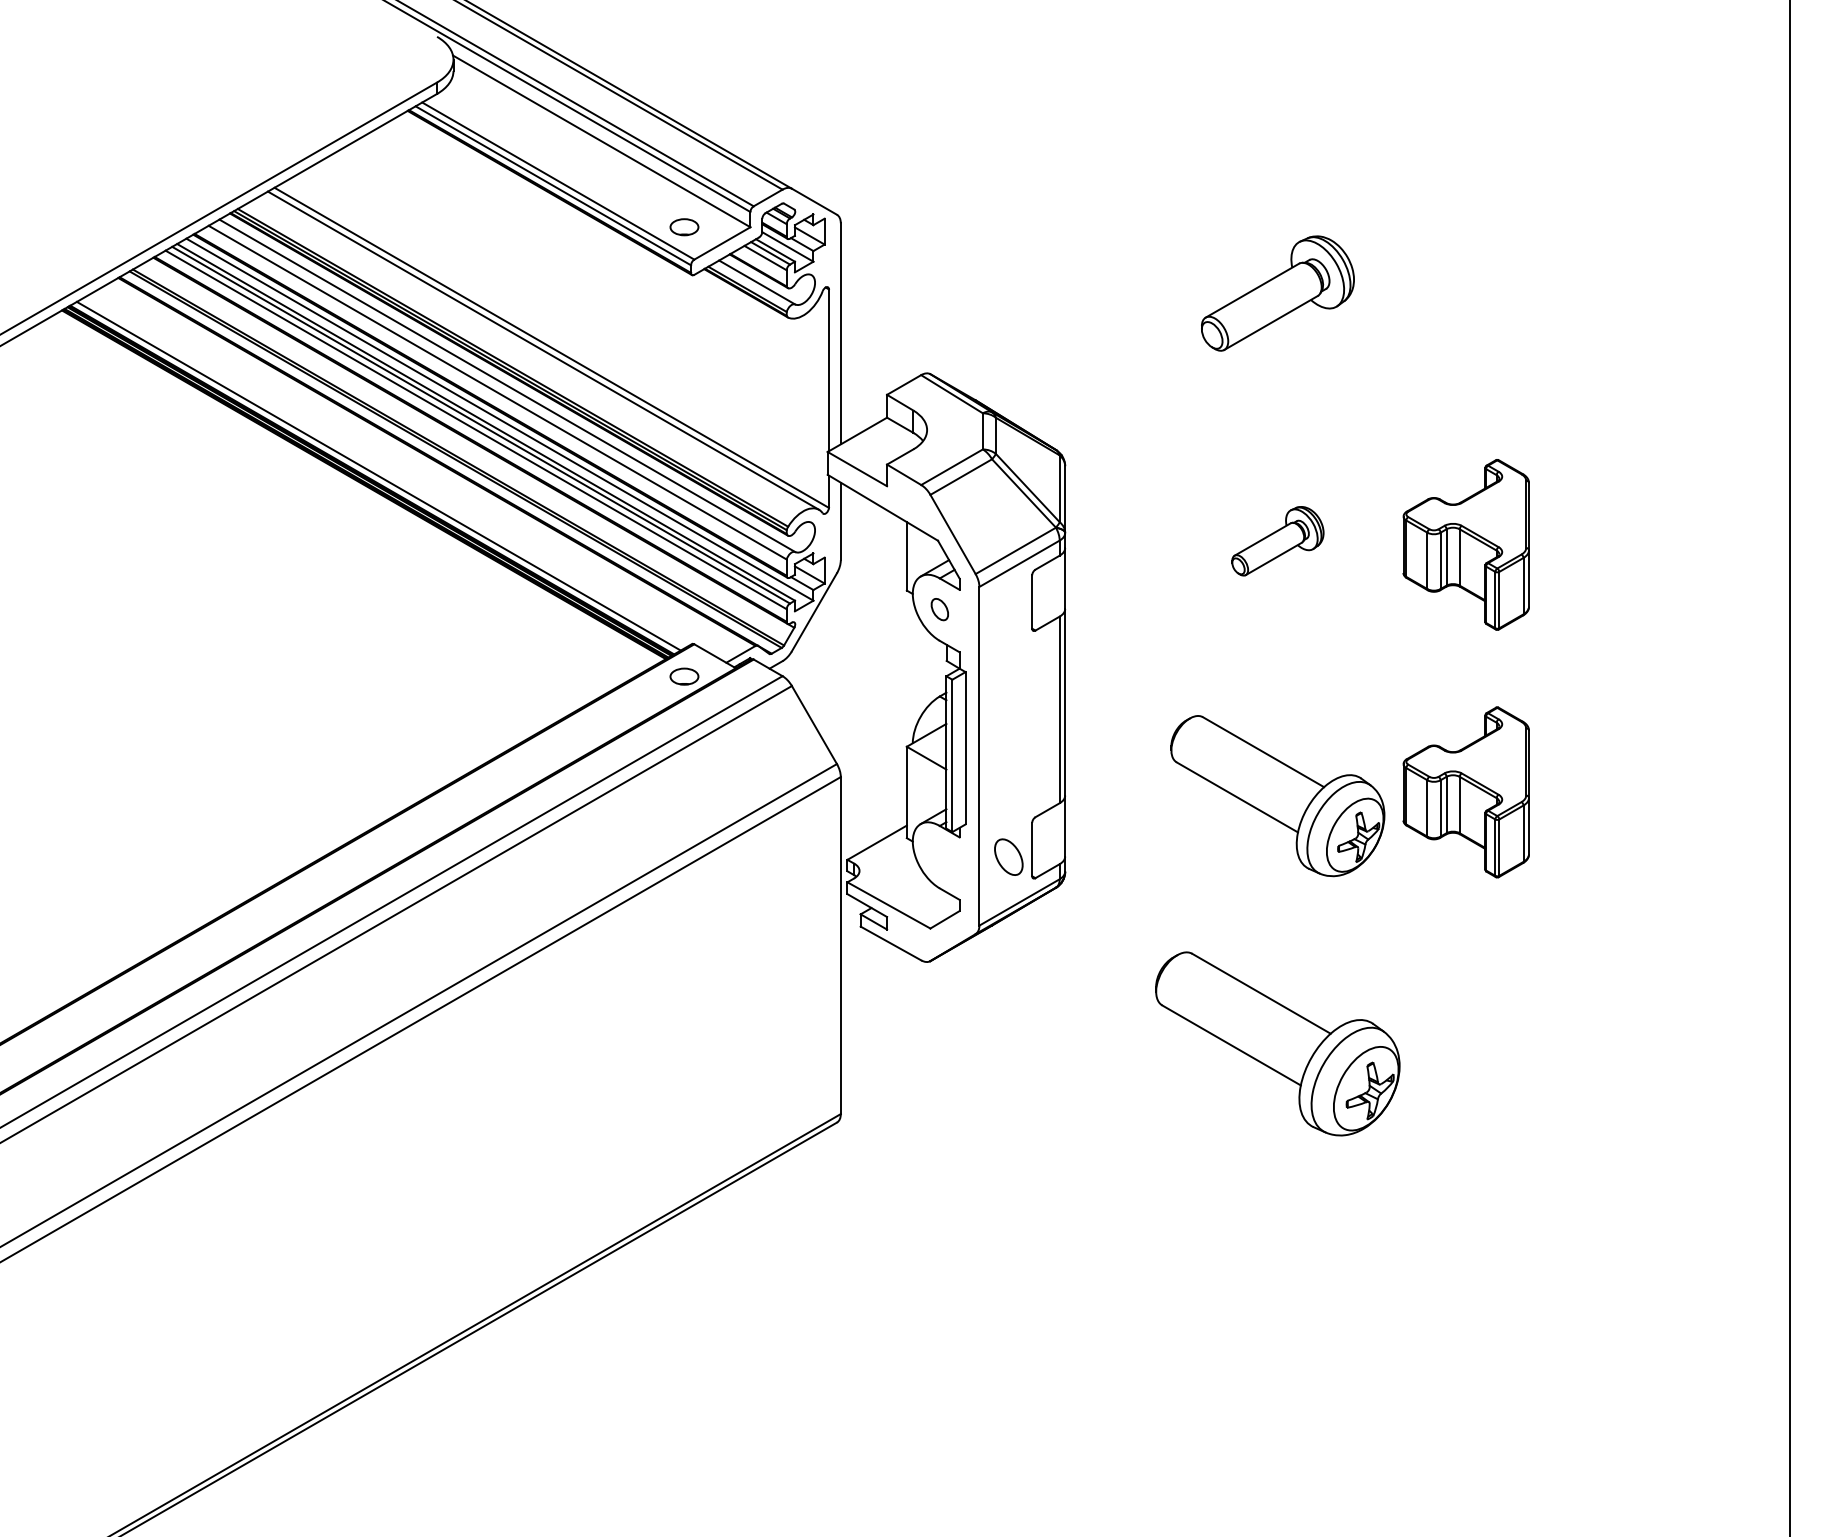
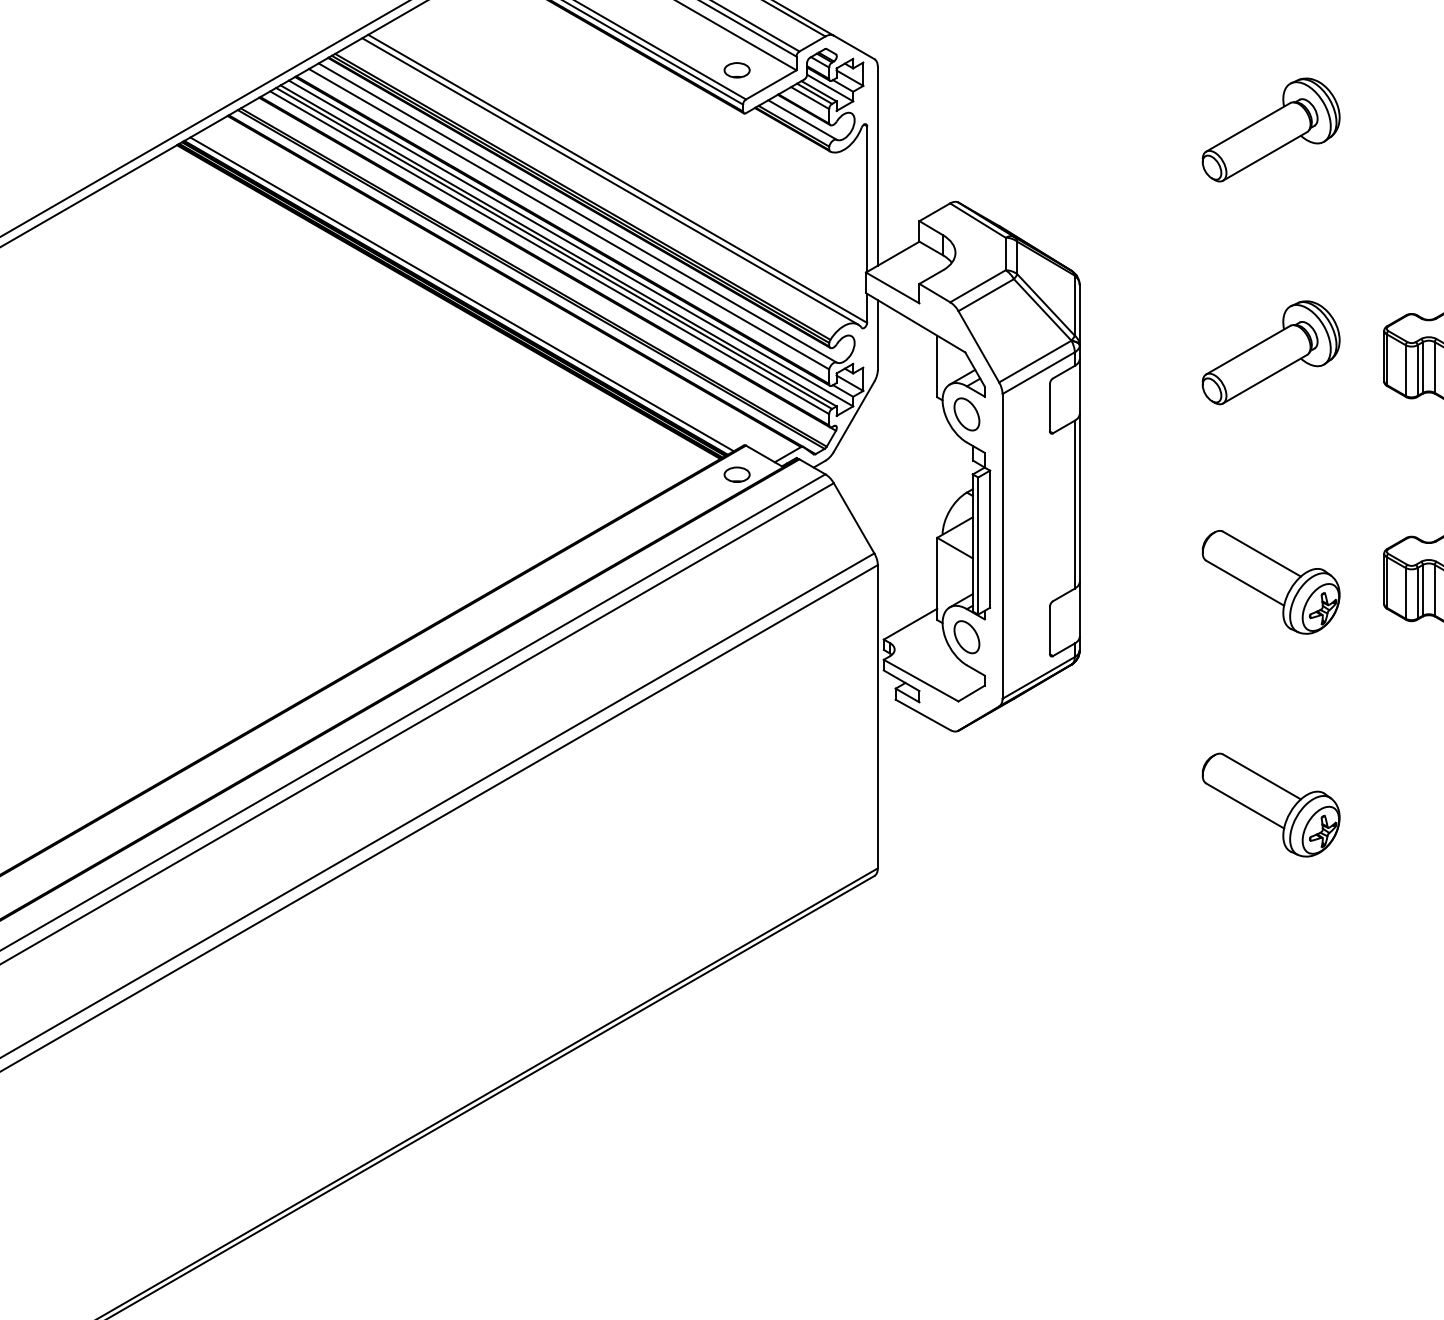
part: (1277, 541) -> (1270, 353), size x1.67
part: (939, 609) -> (966, 414), size x1.67
part: (1277, 796) -> (1270, 582), size x0.71
part: (1008, 856) -> (966, 636), moved
part: (1277, 1043) -> (1270, 804), size x0.62

